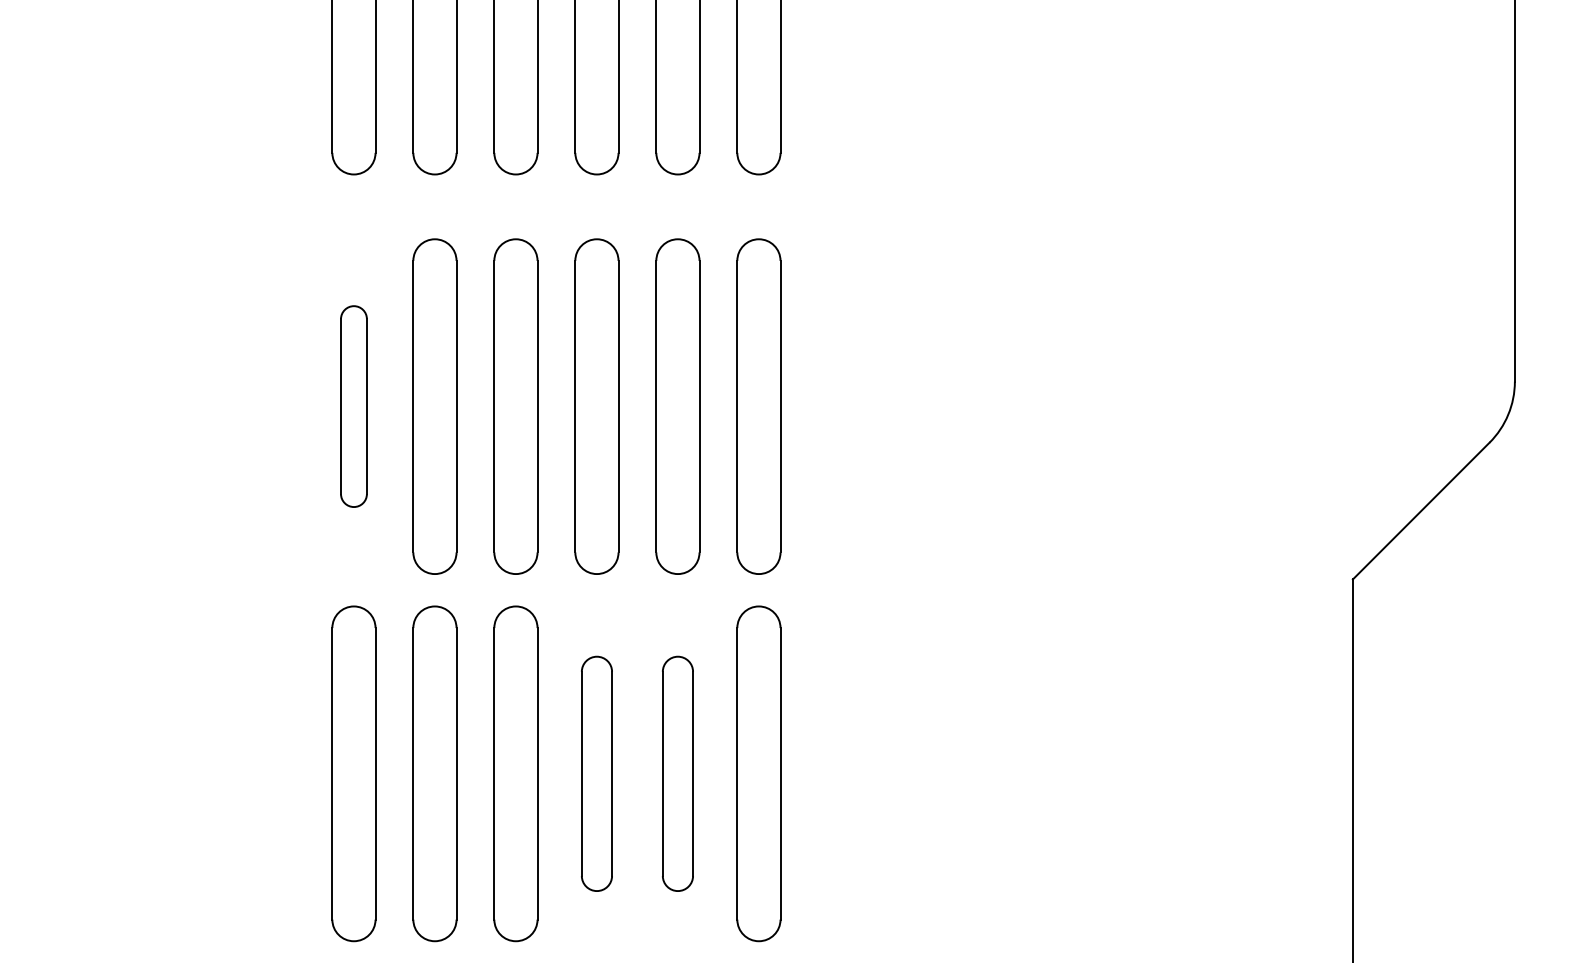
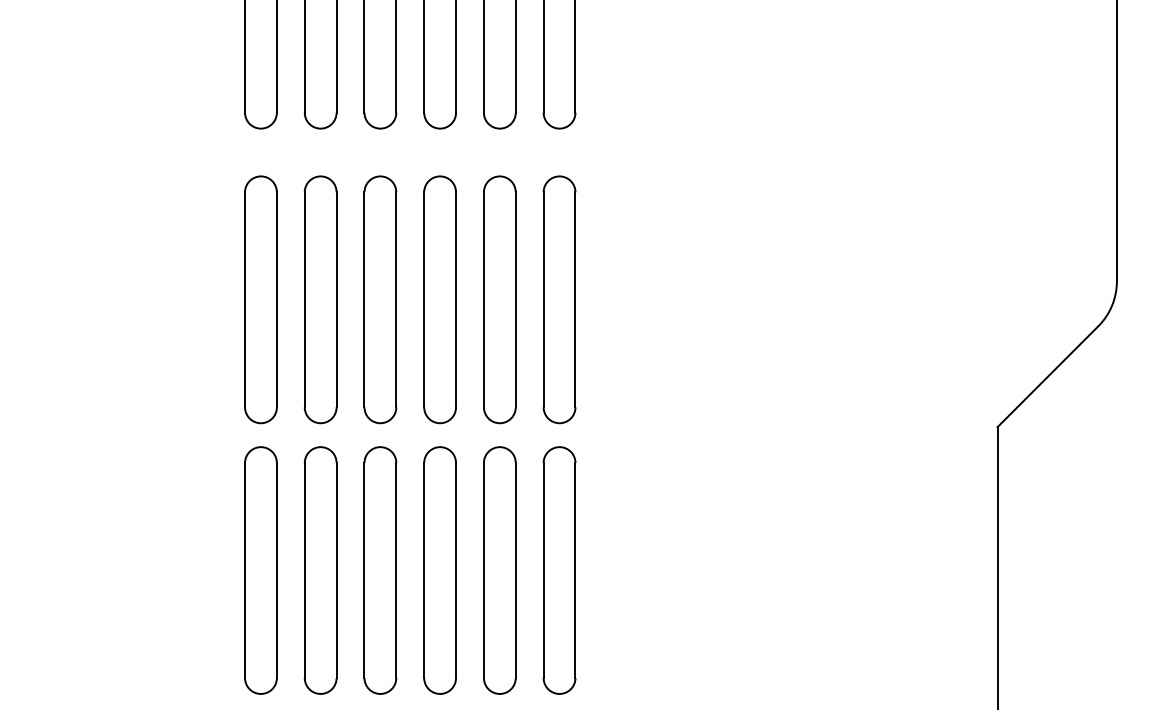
part: (353, 406) -> (260, 299), size x1.67
part: (596, 773) -> (439, 570), size x1.43
part: (677, 773) -> (499, 570), size x1.43

